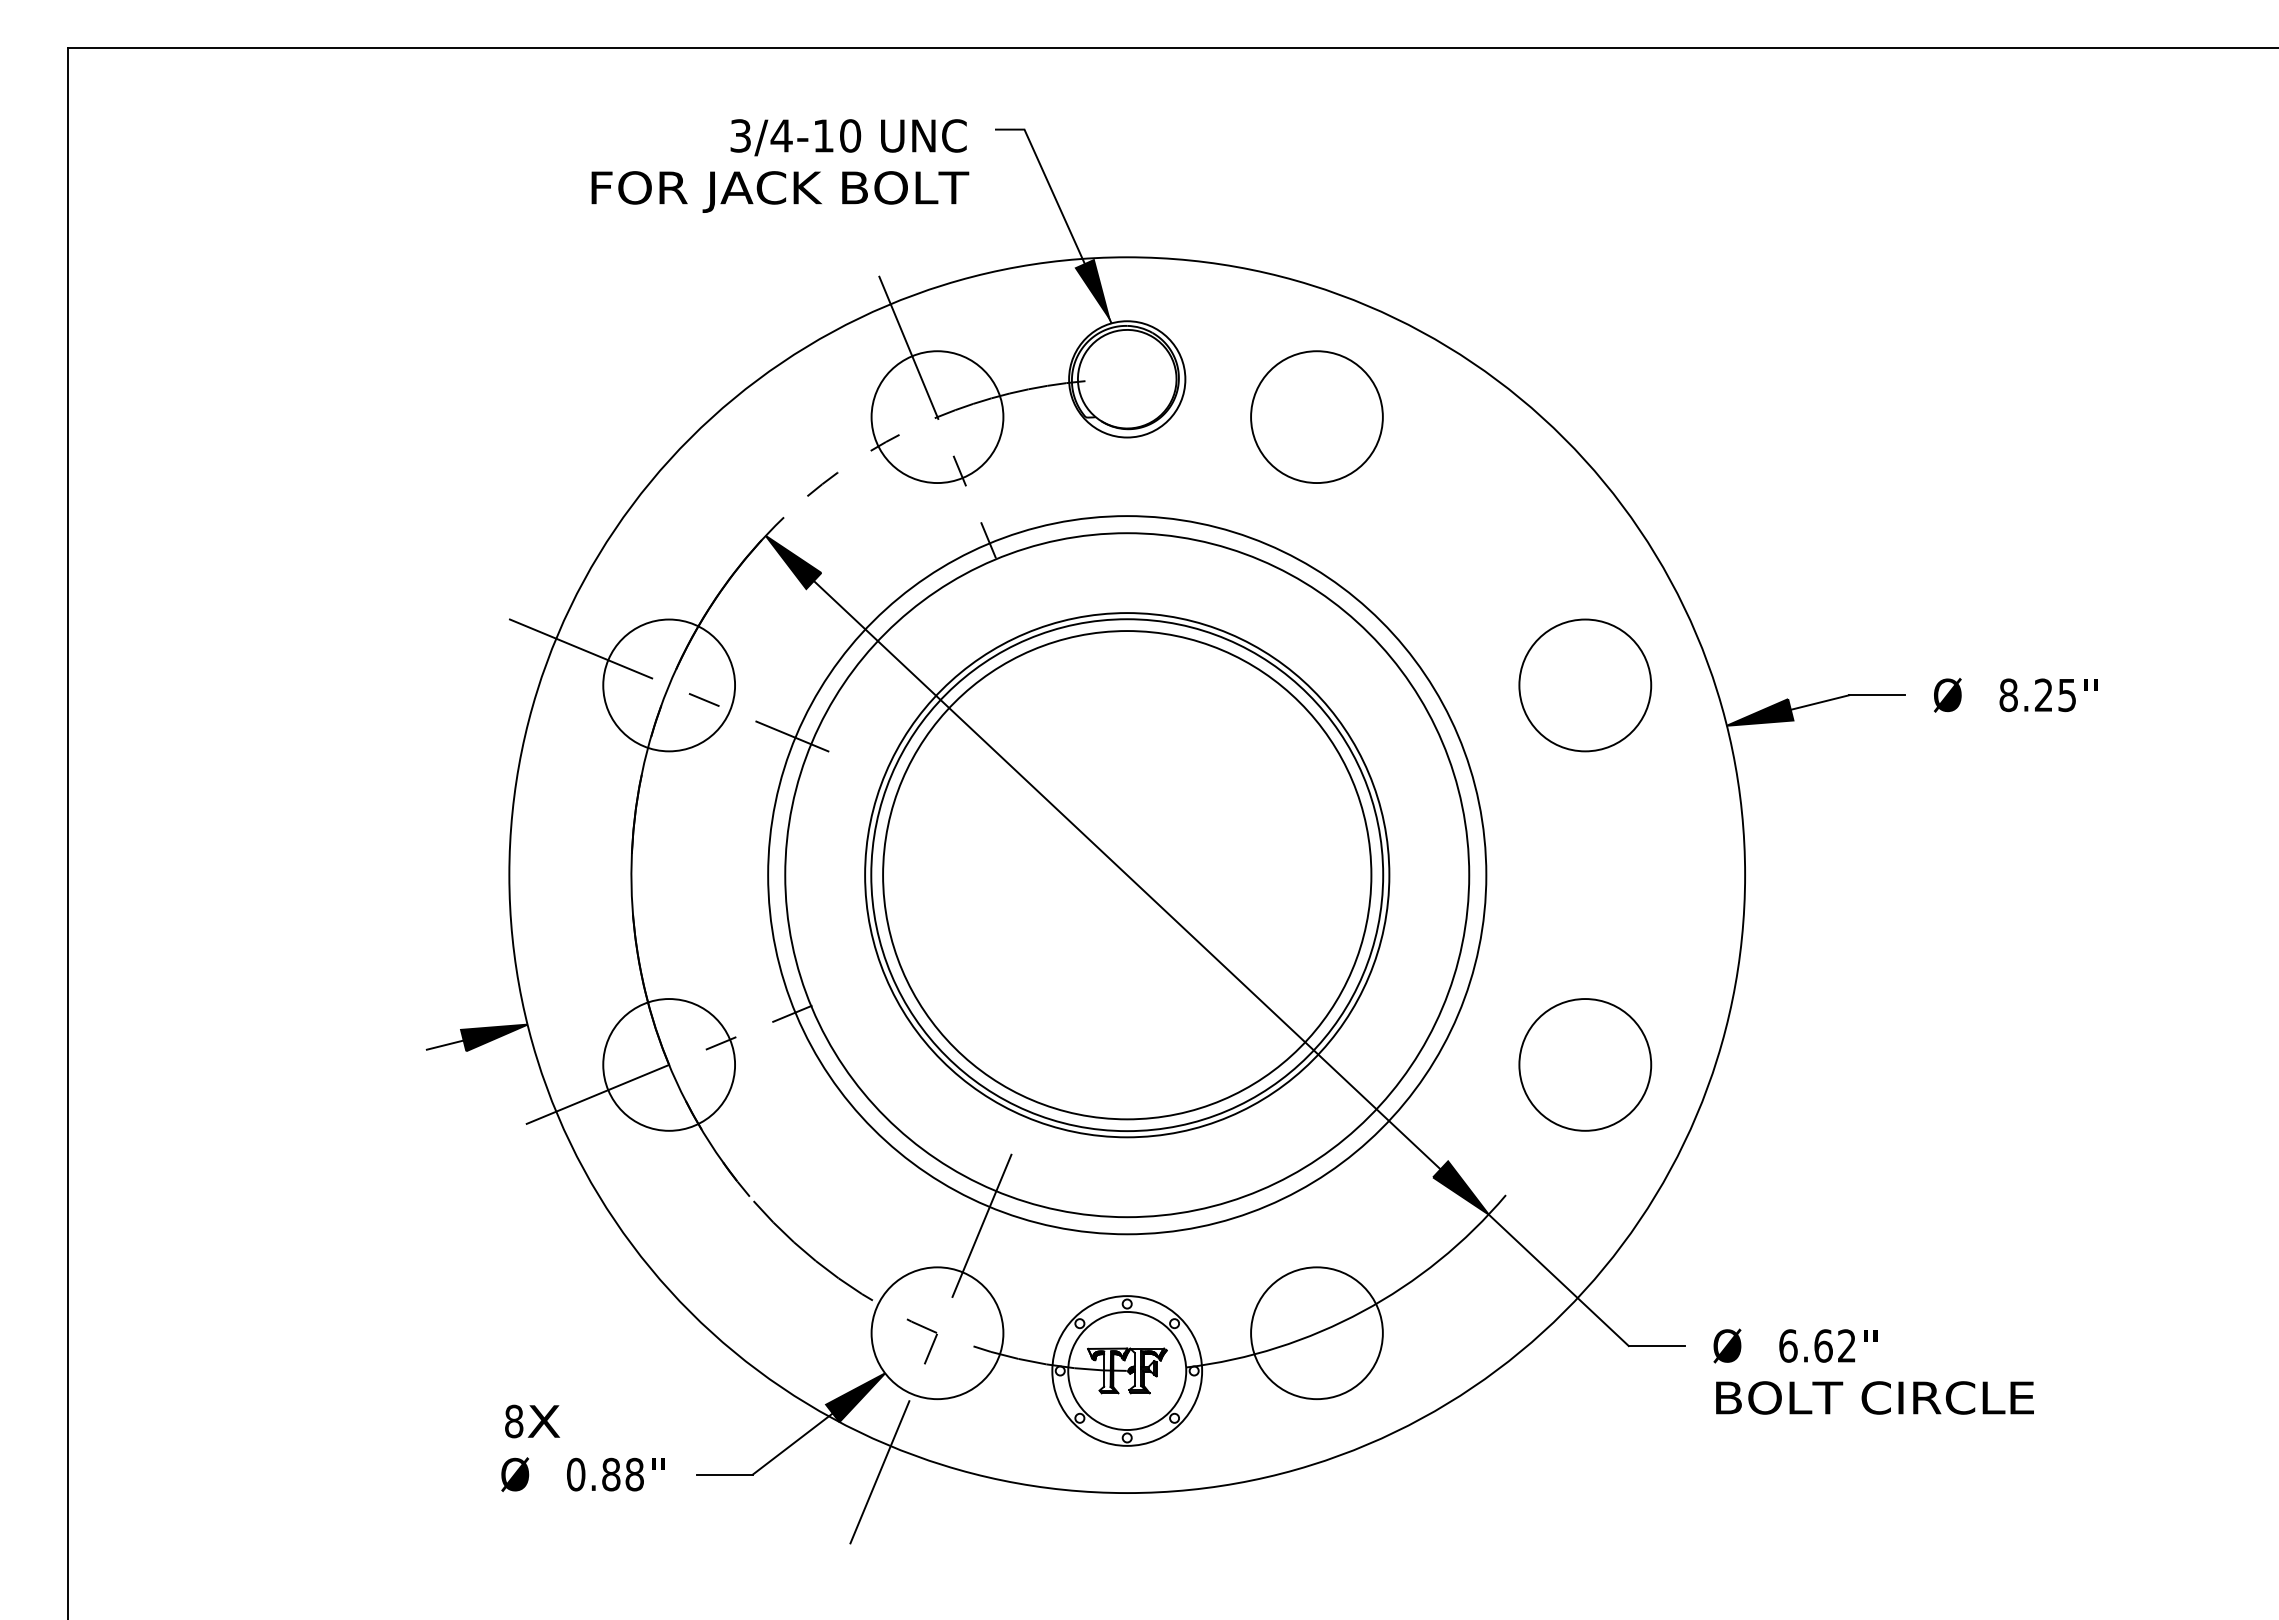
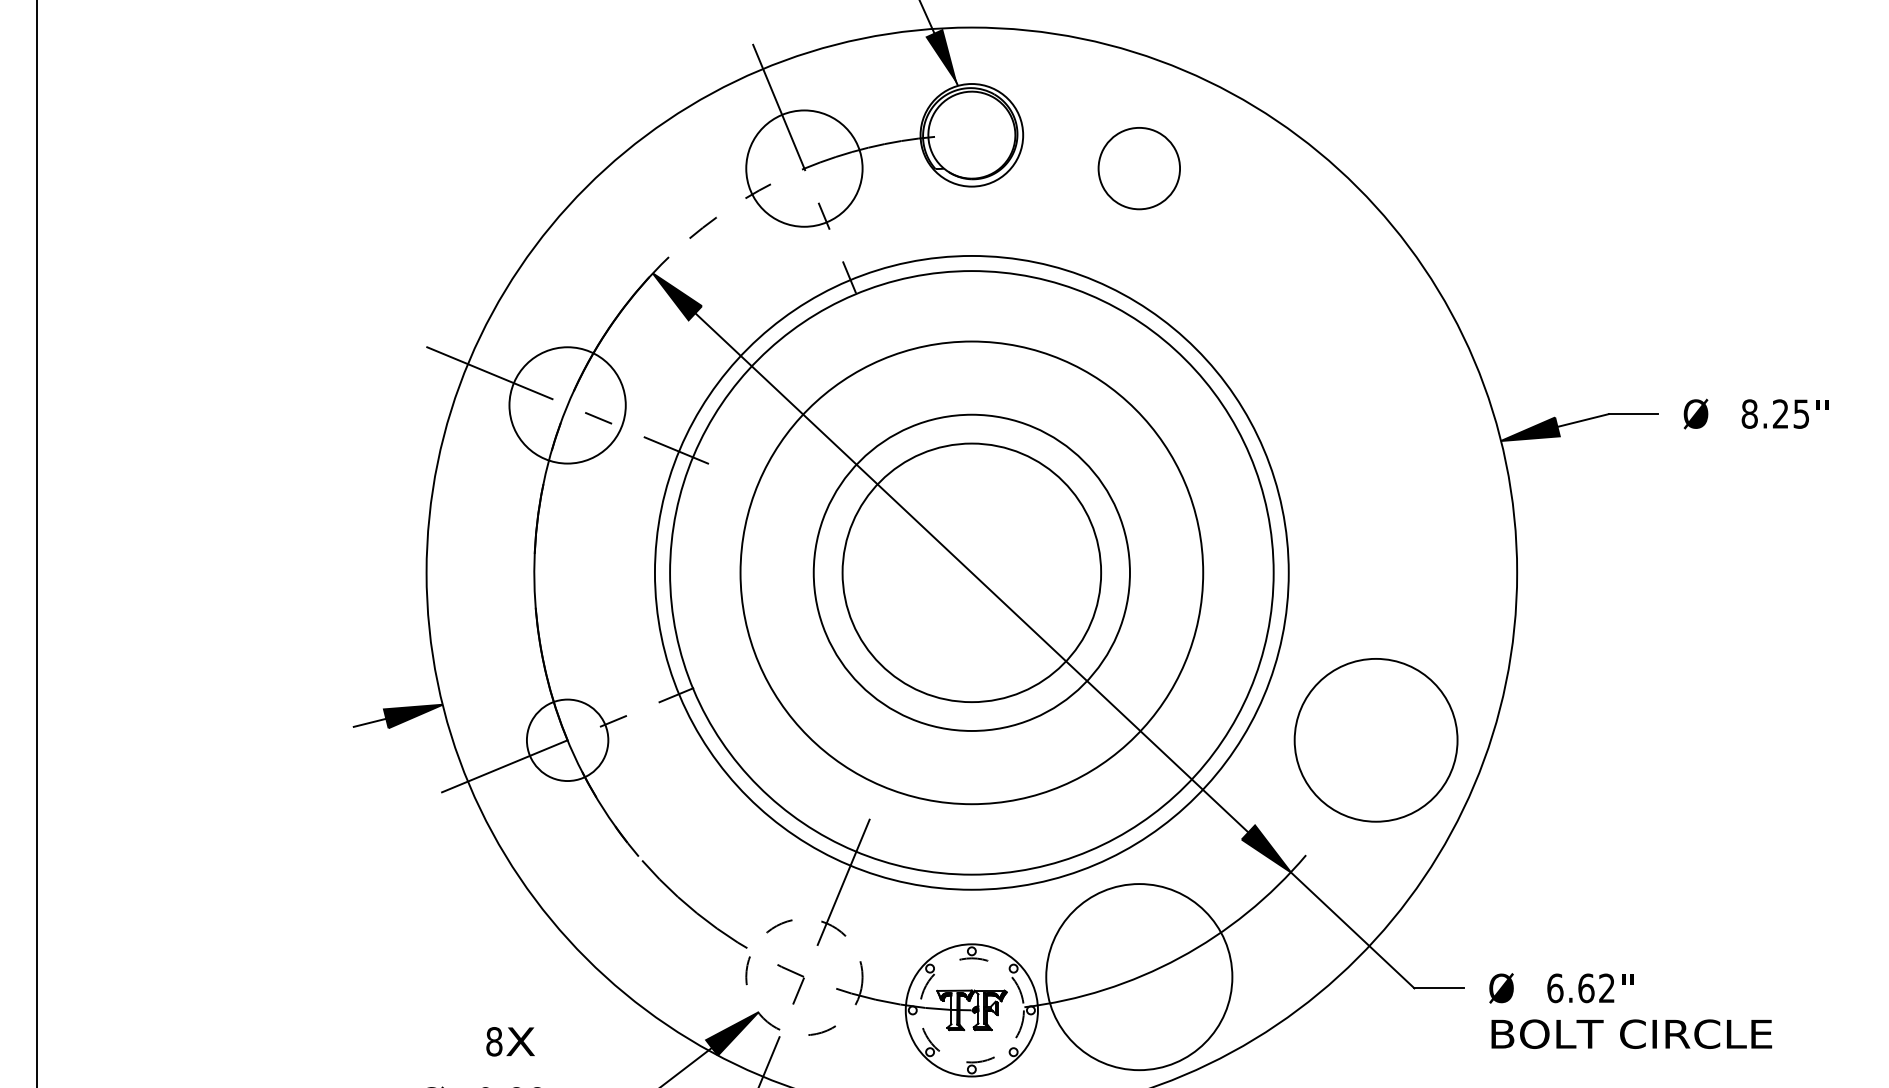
circle: (1316, 416) -> (1138, 168), size x0.7
circle: (1585, 685) -> (1376, 405), removed
circle: (1127, 875) -> (972, 573), size x0.6
circle: (1127, 875) -> (972, 573), size x0.7
circle: (669, 1064) -> (567, 739), size x0.7
circle: (1585, 1064) -> (1376, 739), size x1.4
circle: (937, 1333) -> (804, 977), solid -> dashed
circle: (1316, 1333) -> (1138, 977), size x1.6
circle: (1127, 1370) -> (972, 1009), solid -> dashed
text: (532, 1421) -> (510, 1041), moved

